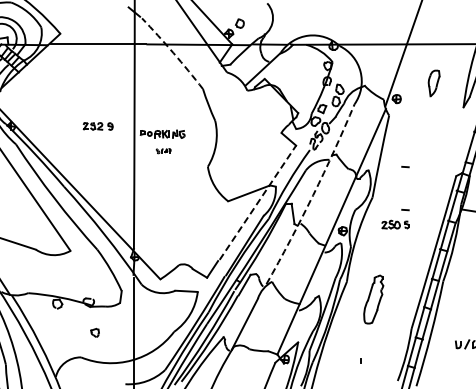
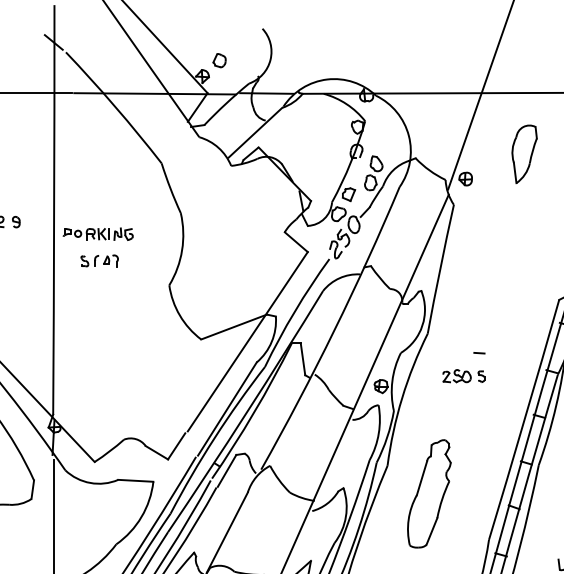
arc: (173, 53) -> (115, 107), dashed -> solid
part: (433, 83) -> (523, 154), size x1.43
part: (163, 150) -> (99, 259), size x1.67
line: (405, 167) -> (479, 286), removed
arc: (313, 195) -> (335, 330), dashed -> solid
line: (257, 202) -> (247, 341), dashed -> solid
part: (373, 299) -> (429, 493), size x1.43

